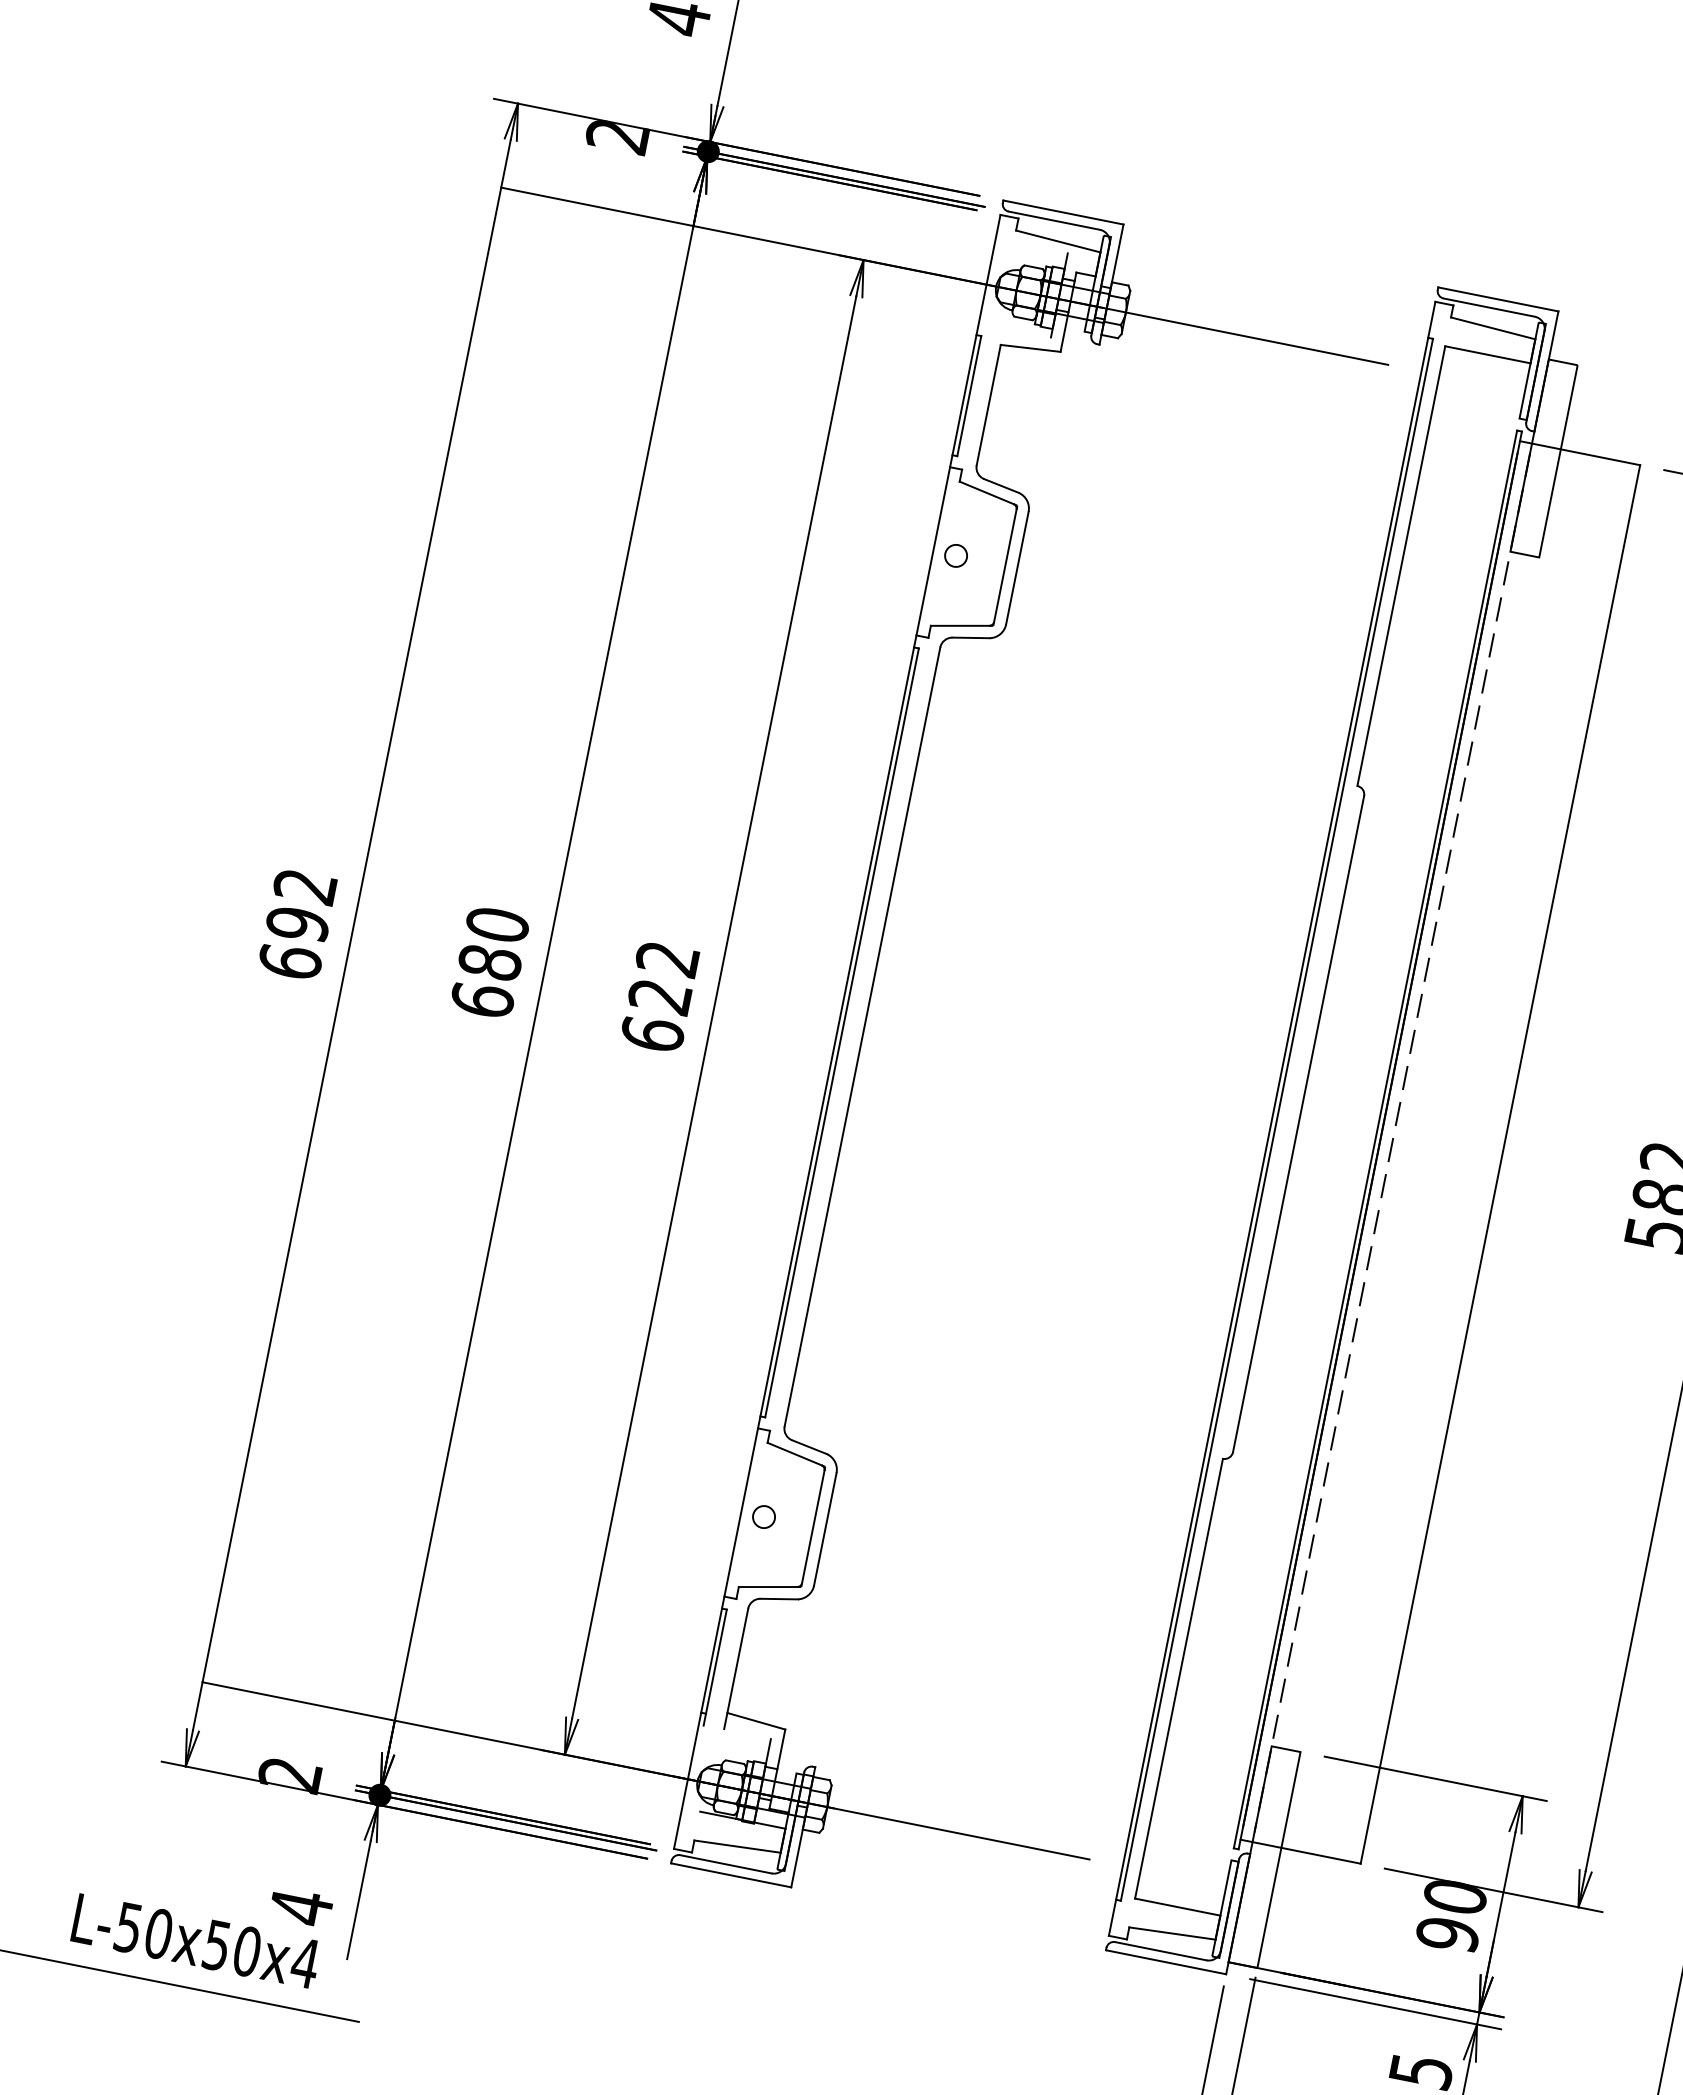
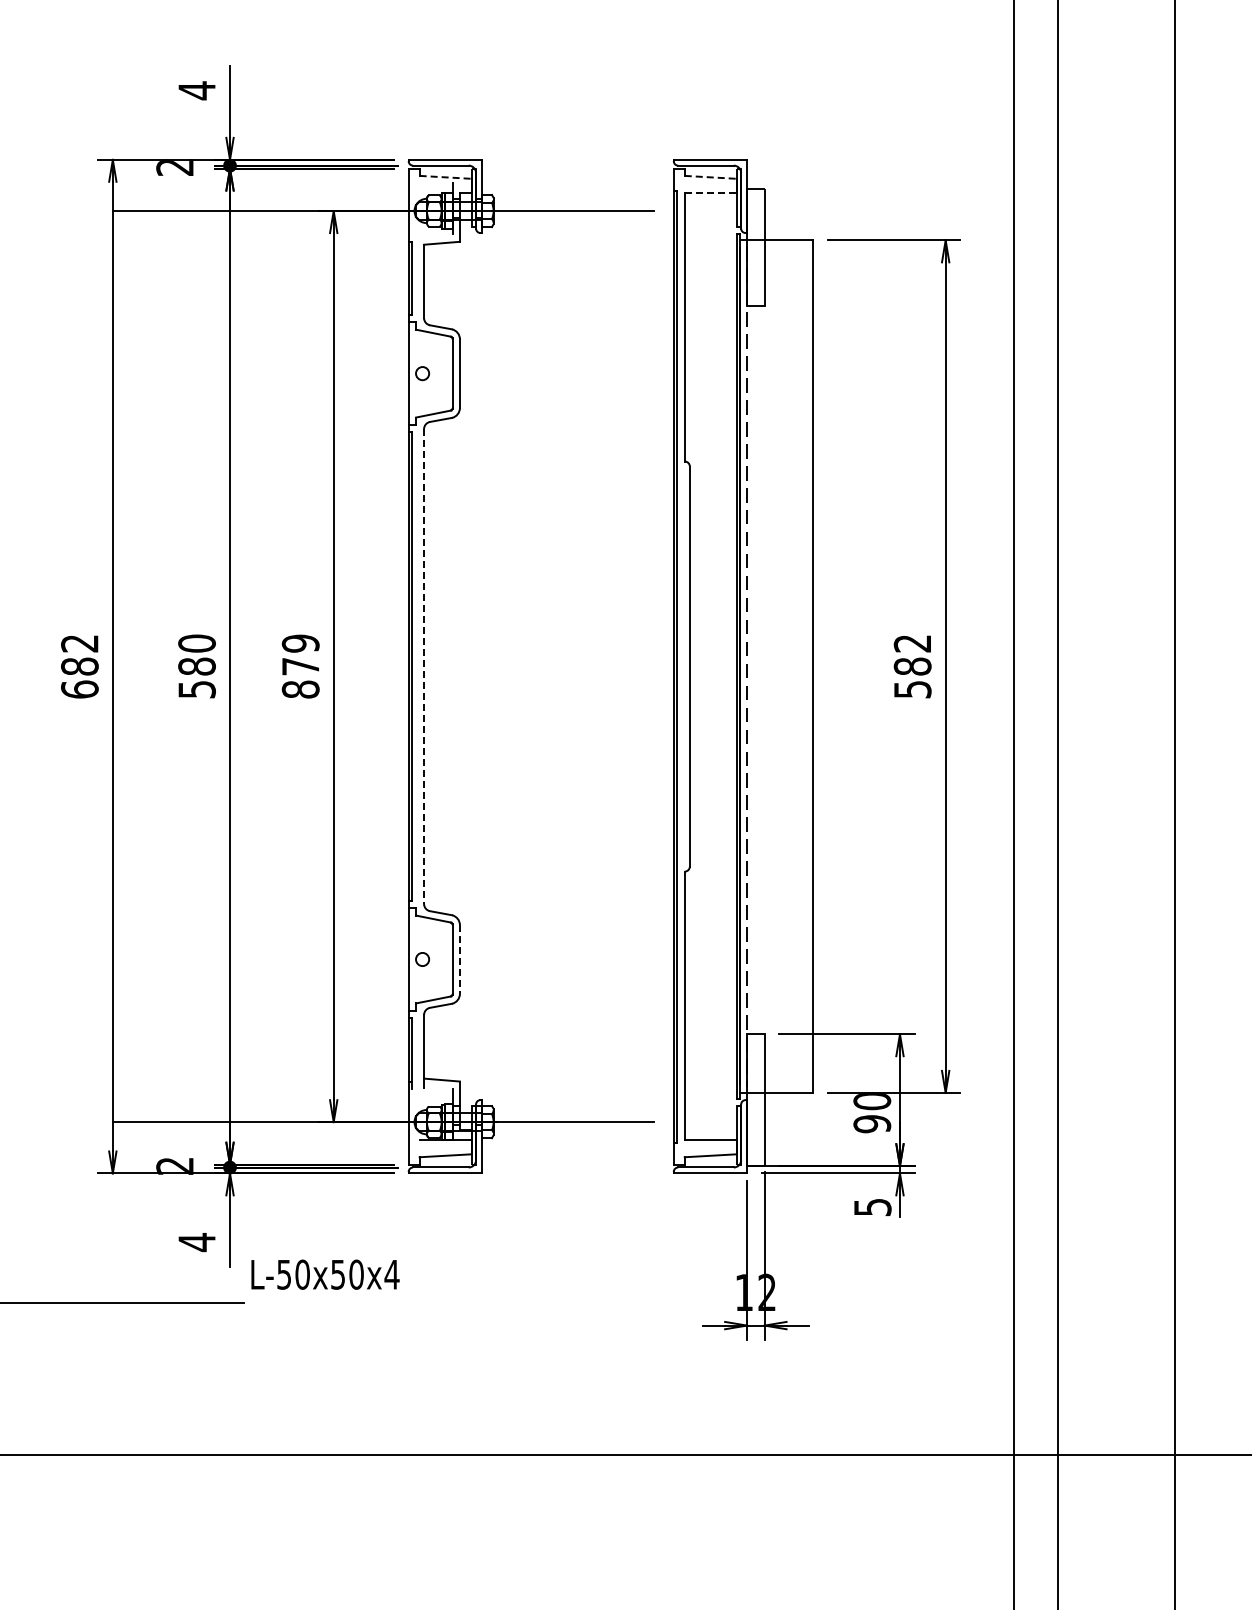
line: (1059, 241) -> (446, 177), solid -> dashed
line: (1494, 328) -> (711, 177), solid -> dashed
line: (1487, 354) -> (710, 193), solid -> dashed
text: (297, 923) -> (79, 666), 692 -> 682
text: (659, 996) -> (300, 666), 622 -> 879
text: (481, 999) -> (196, 689), 680 -> 580
line: (862, 1038) -> (424, 667), solid -> dashed
line: (824, 1530) -> (459, 960), solid -> dashed
text: (196, 1941) -> (325, 1274), moved

